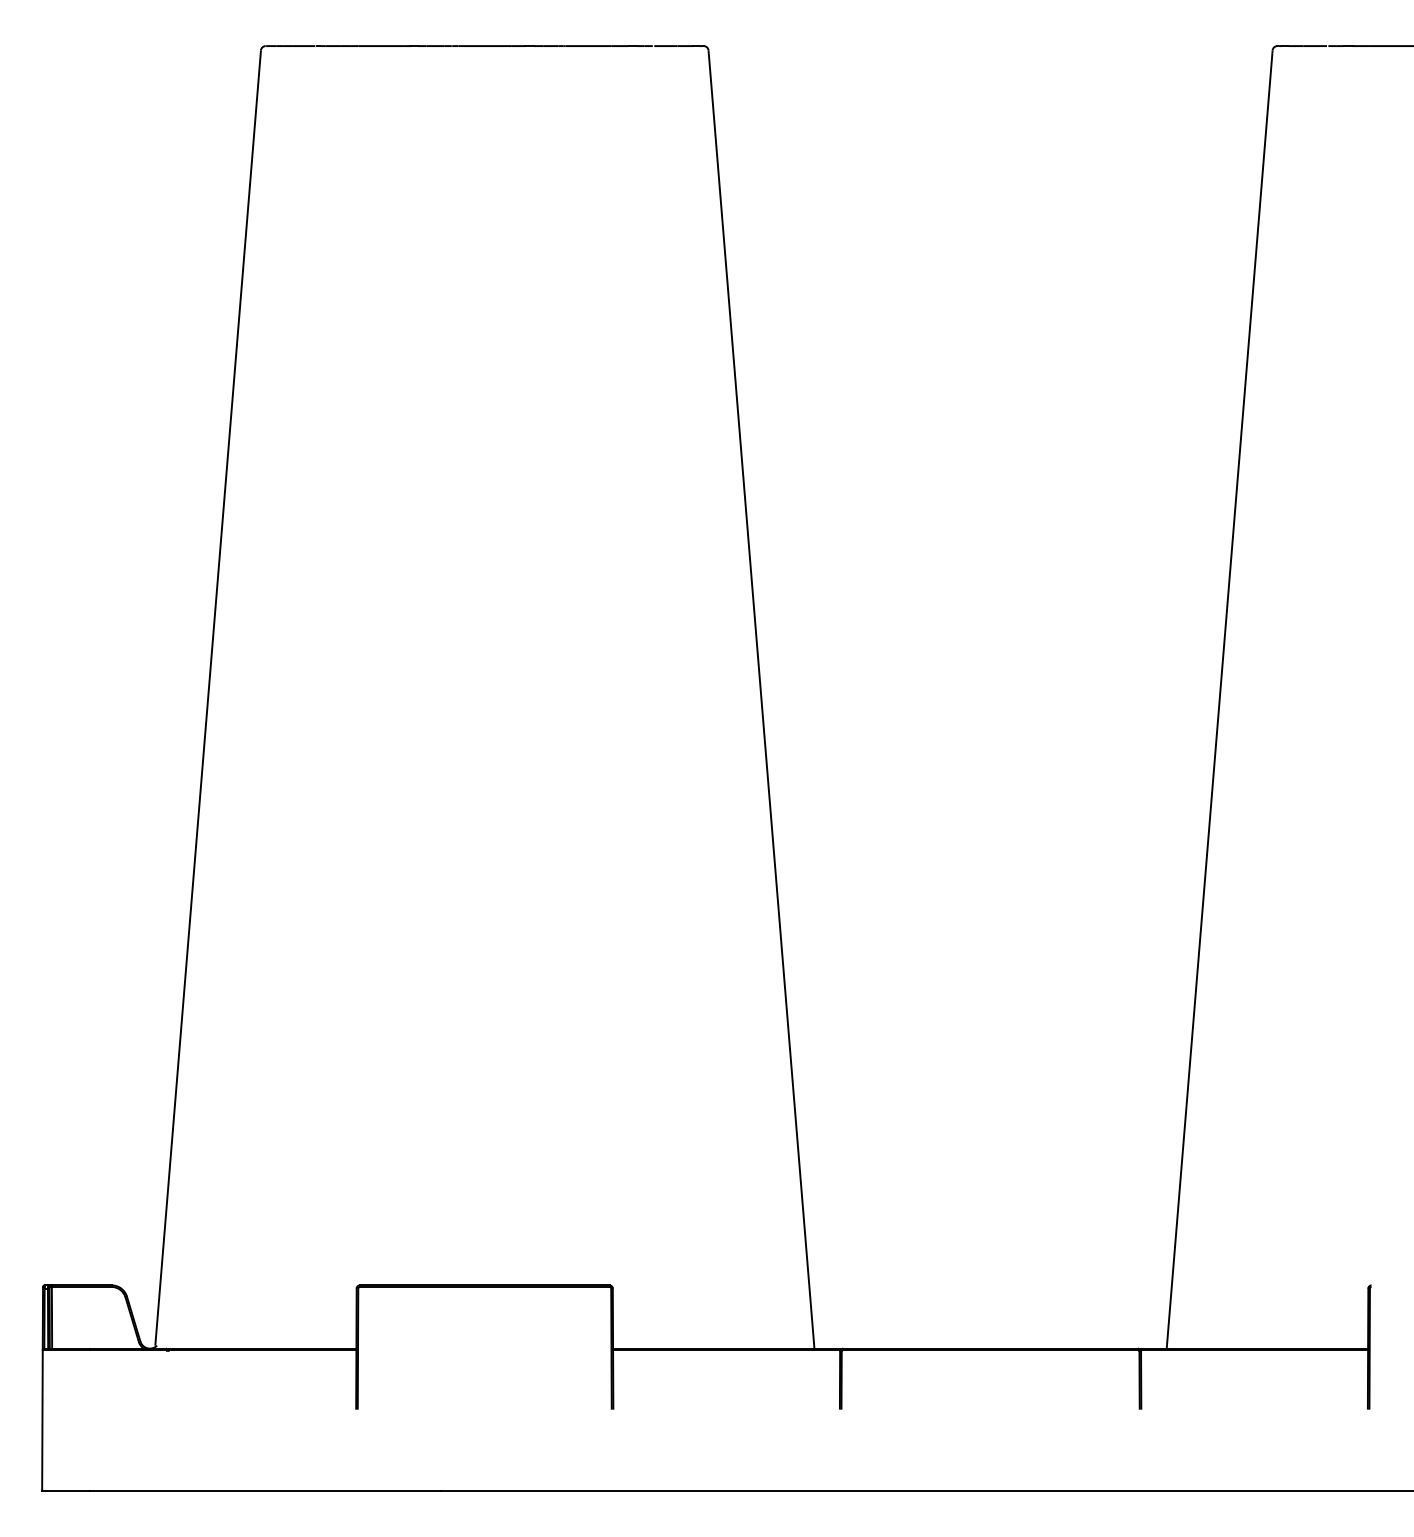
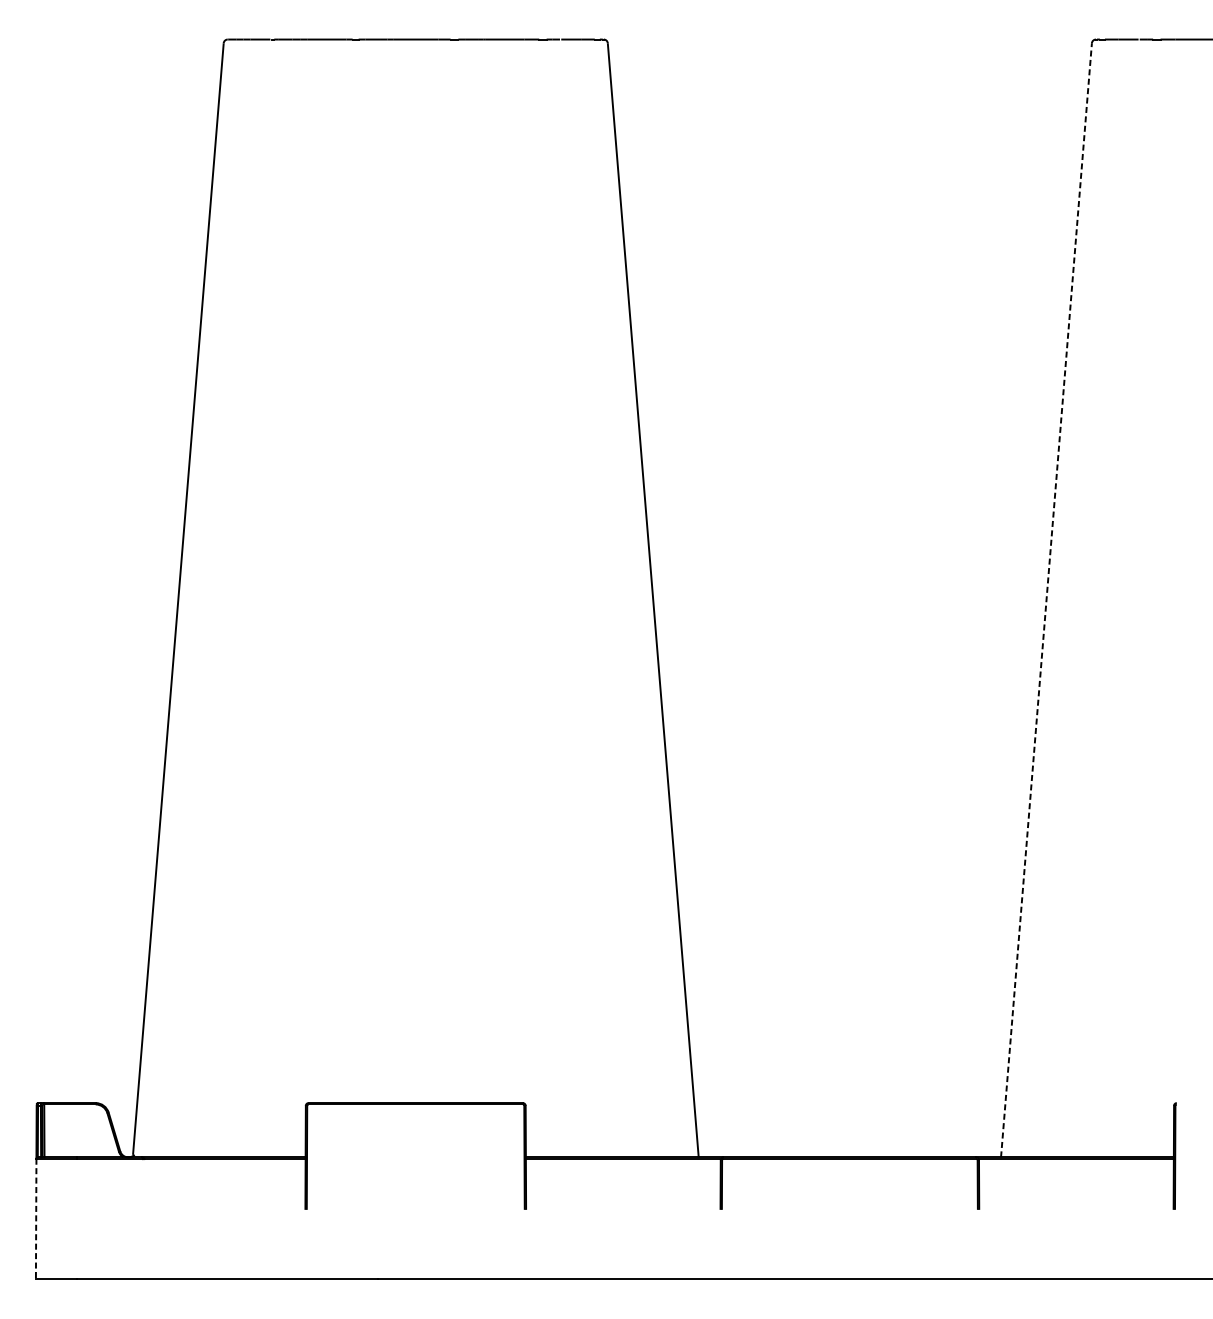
line: (1219, 700) -> (1046, 601), solid -> dashed
line: (42, 1421) -> (36, 1219), solid -> dashed

